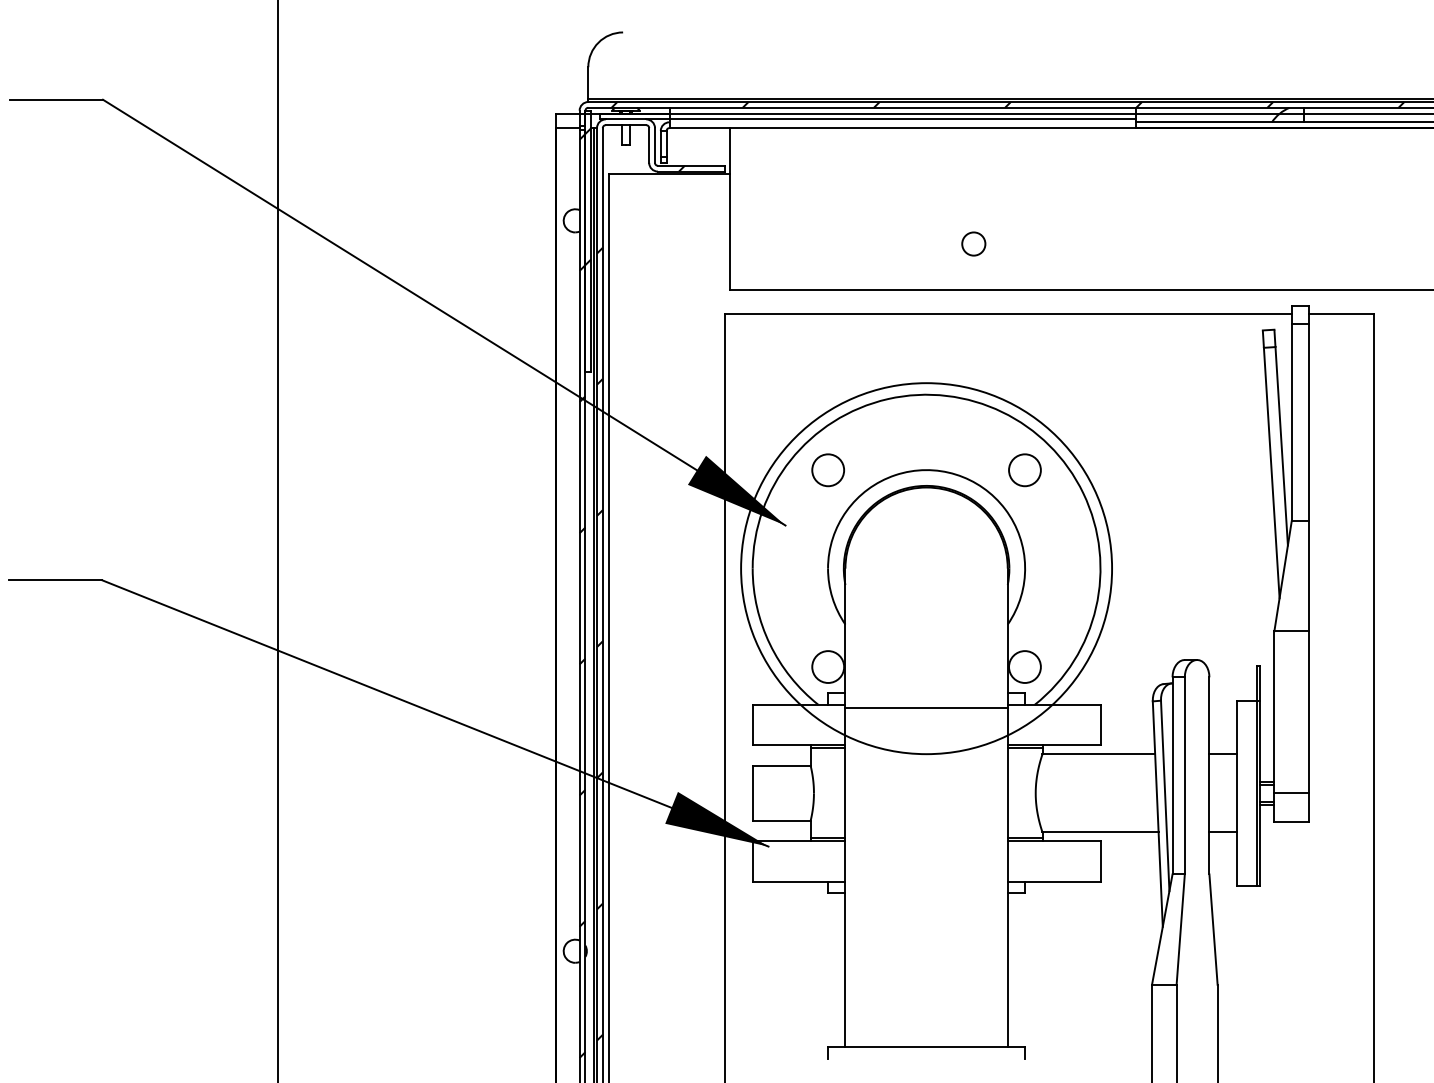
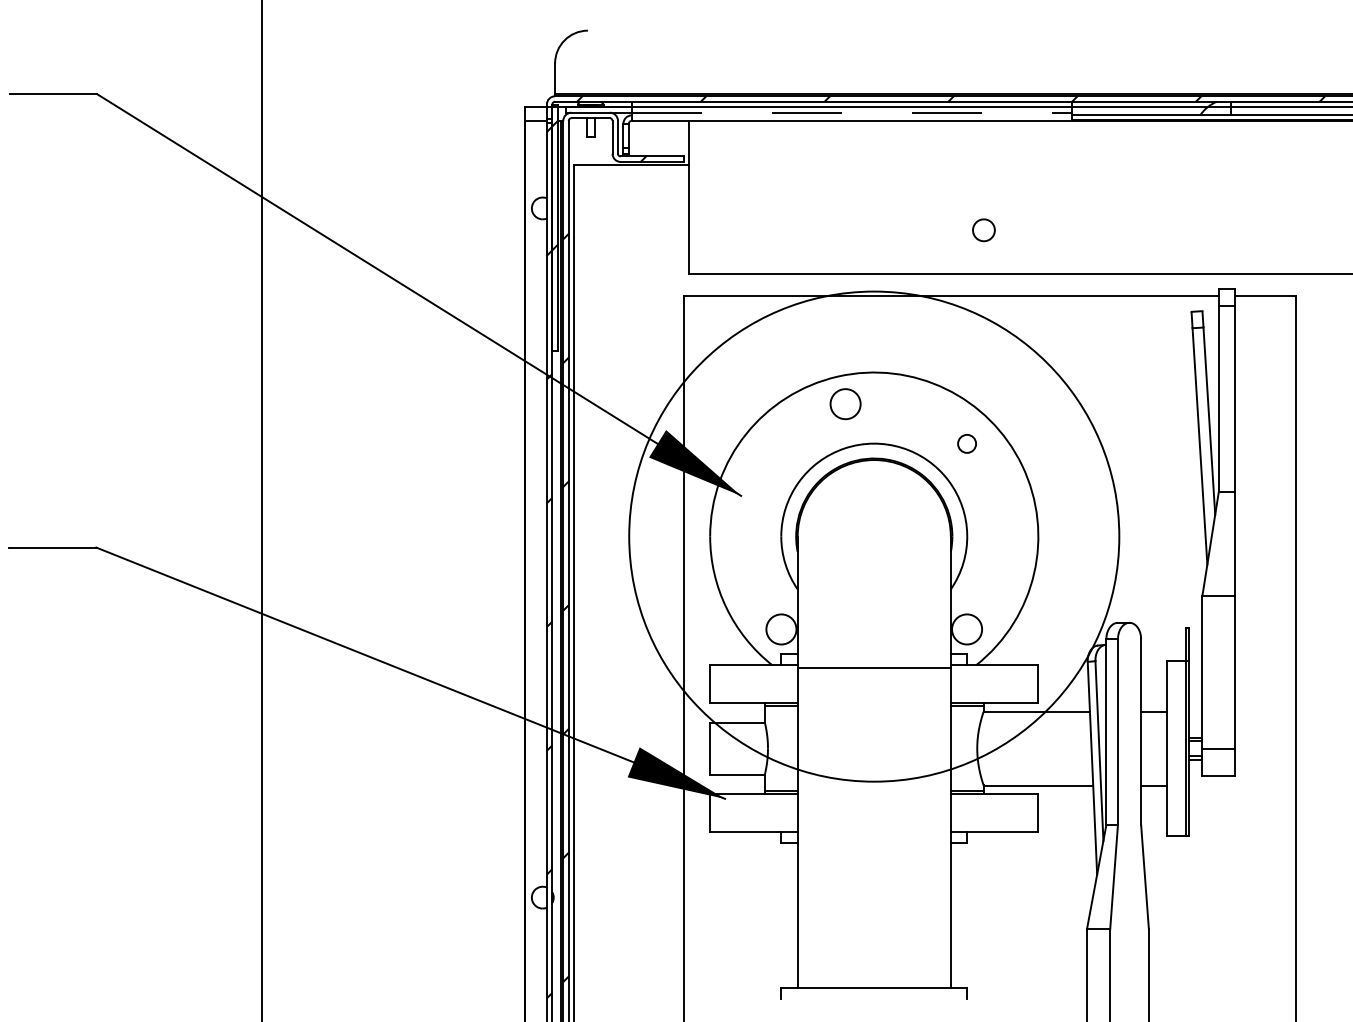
line: (903, 119) -> (852, 112), solid -> dashed
circle: (973, 243) -> (983, 229), moved
circle: (827, 470) -> (844, 404), moved
circle: (1024, 470) -> (966, 444), size x0.6
circle: (926, 568) -> (874, 536), size x1.4

